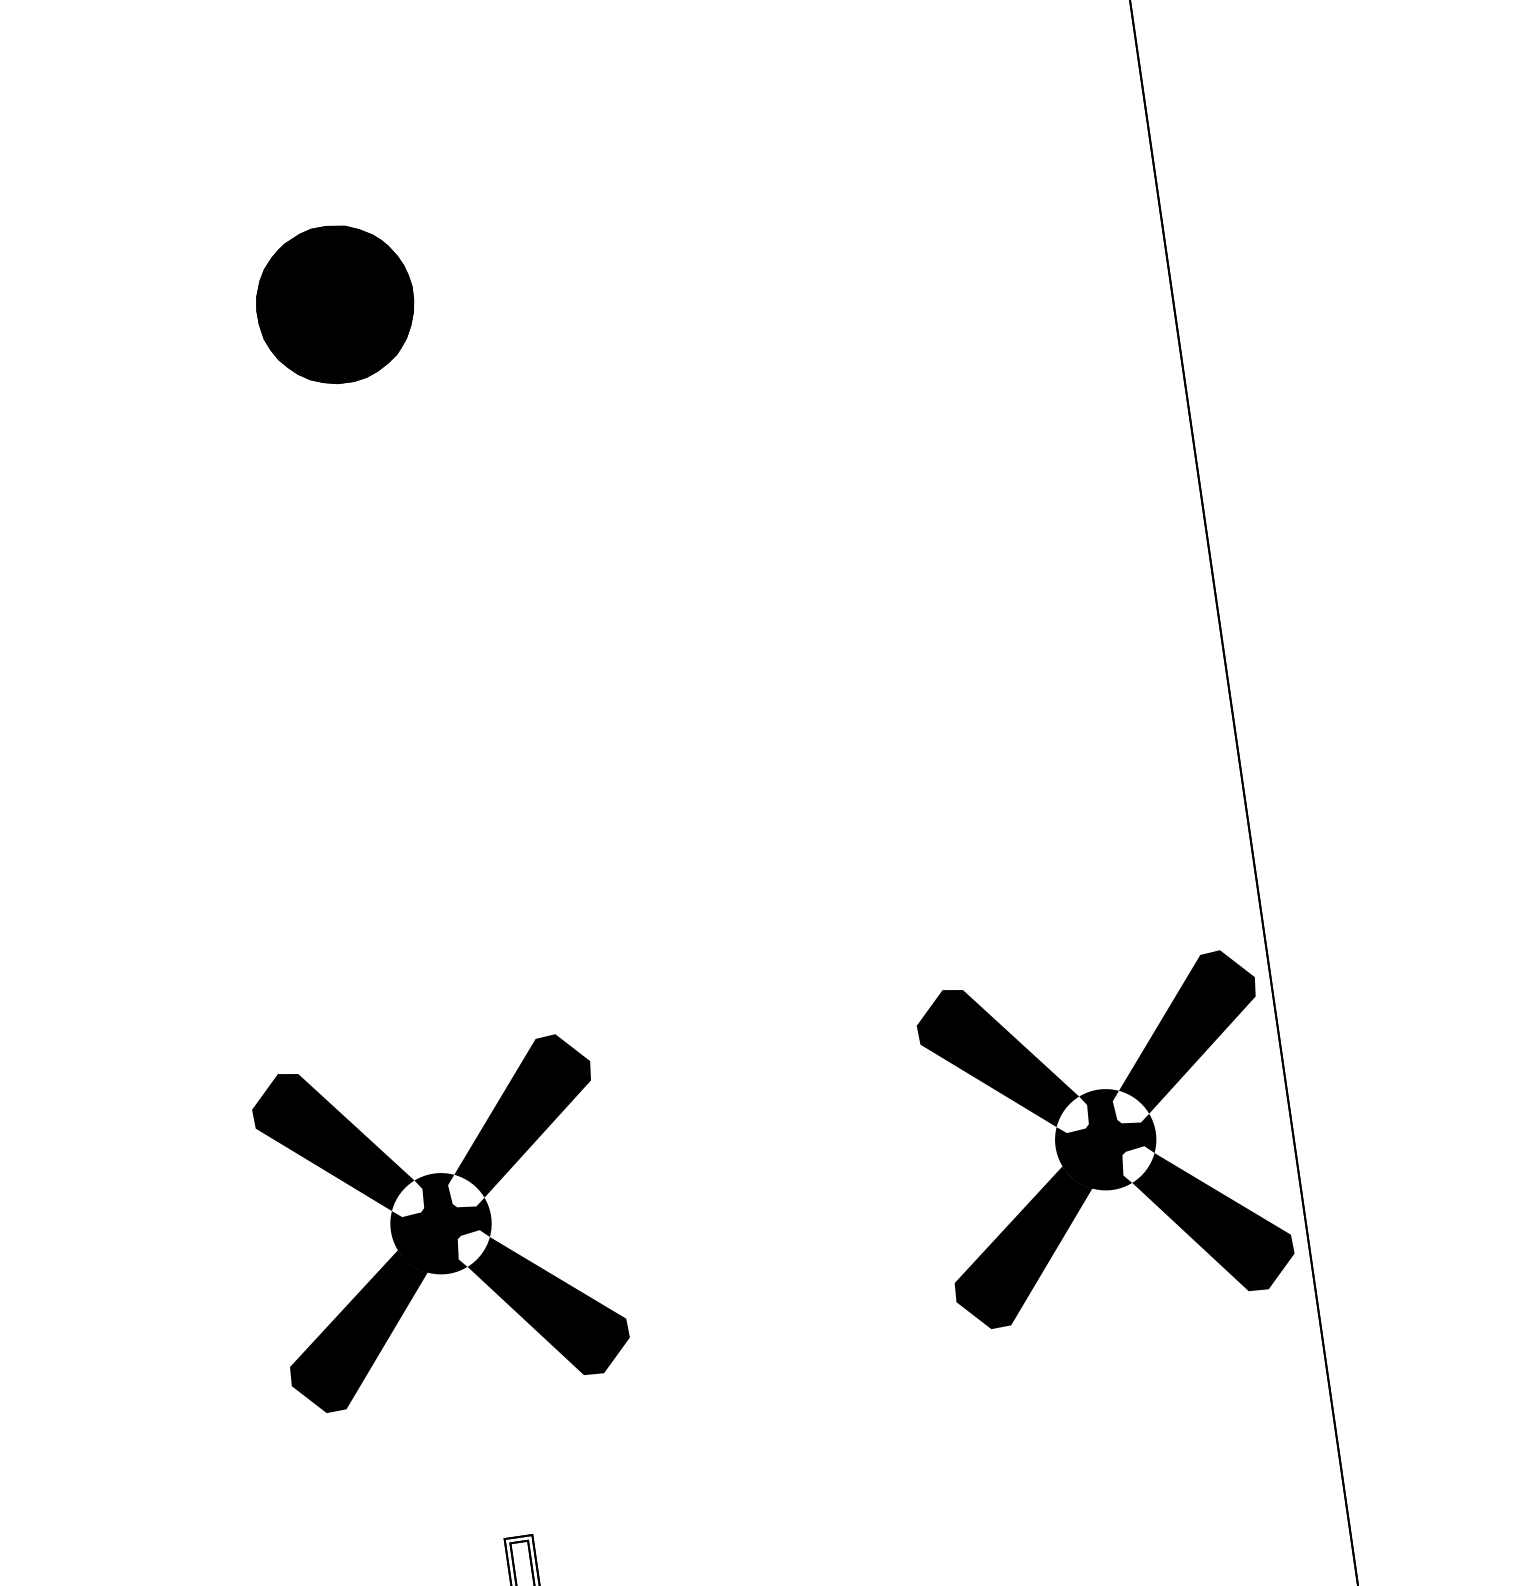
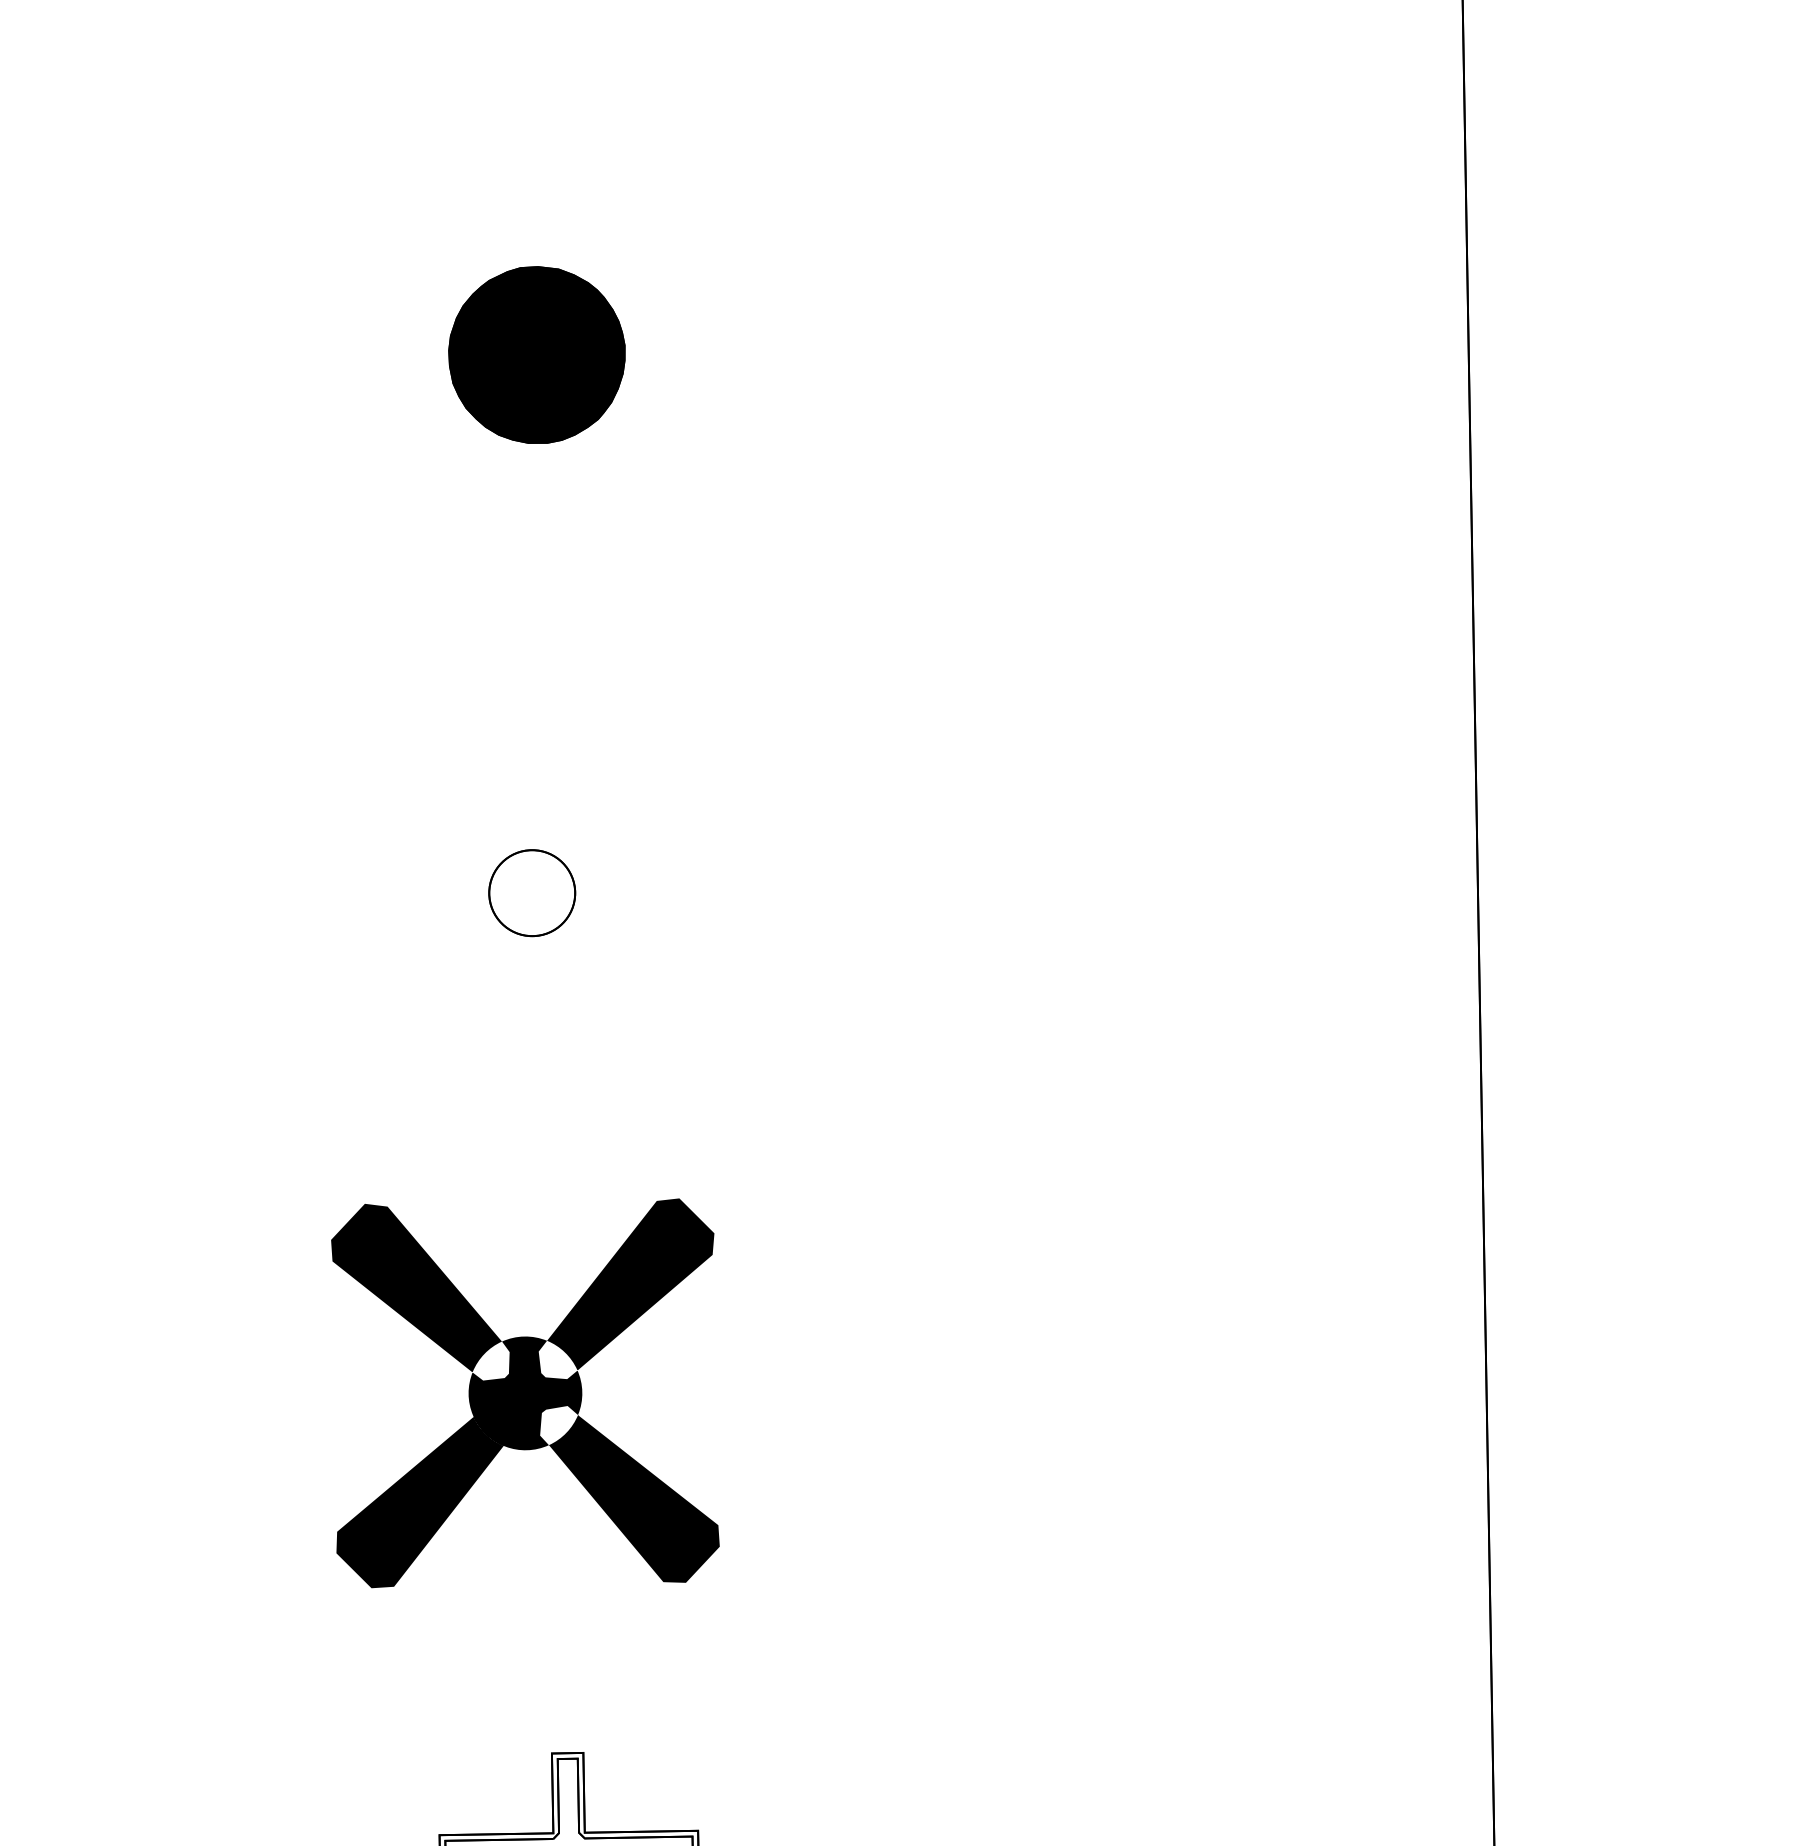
part: (391, 781) -> (532, 893), added
part: (1105, 1139) -> (1277, 1393), removed

